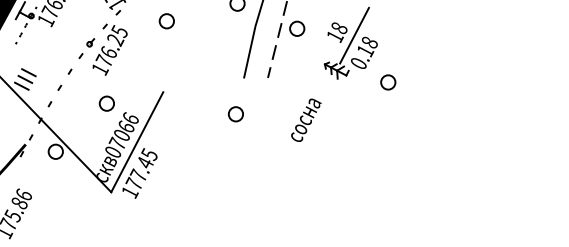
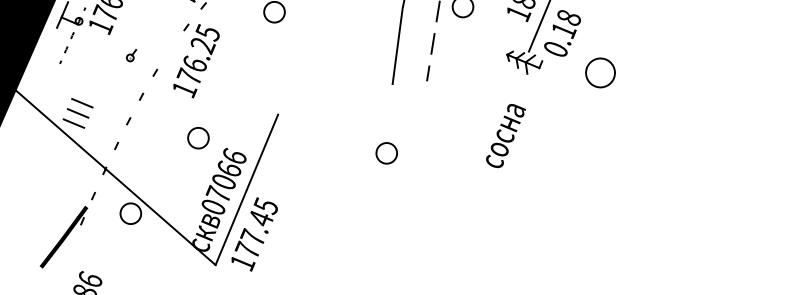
part: (90, 42) -> (131, 55), moved
part: (388, 82) -> (600, 72), size x1.4
part: (235, 114) -> (386, 153), moved
text: (306, 119) -> (506, 134), moved

